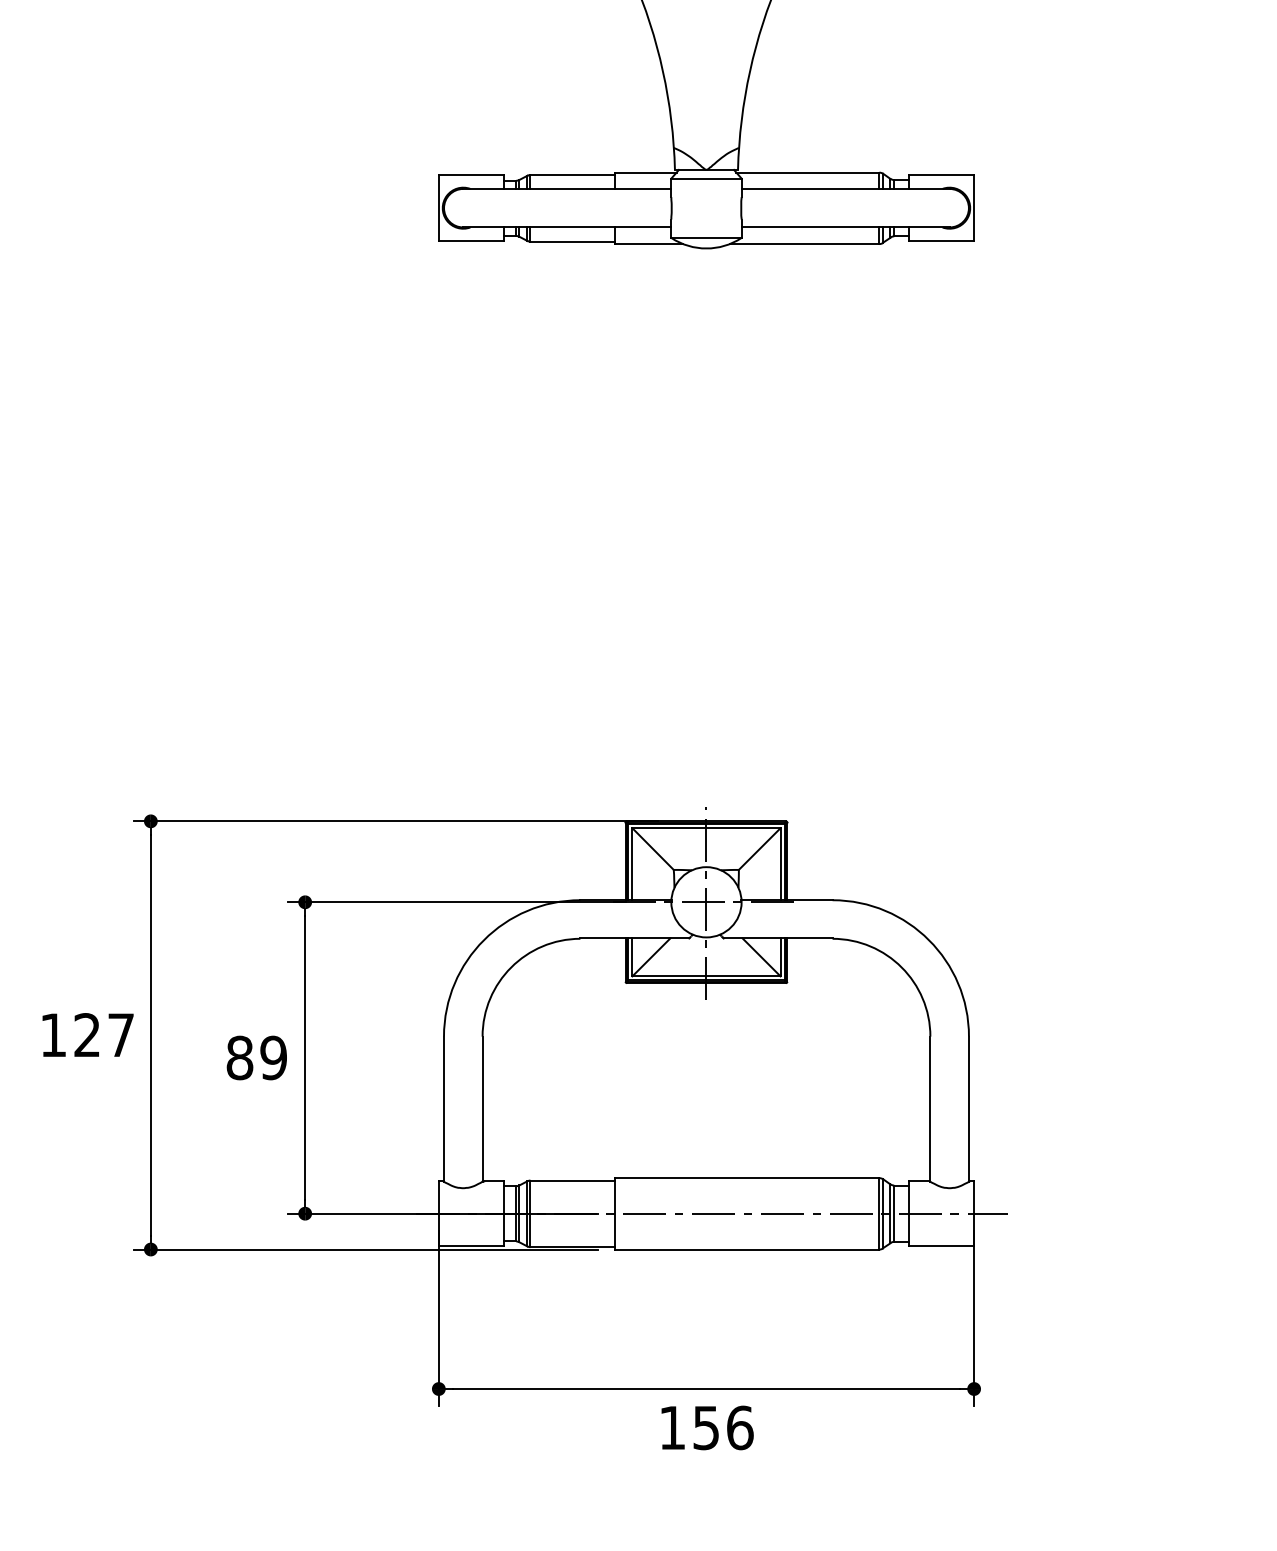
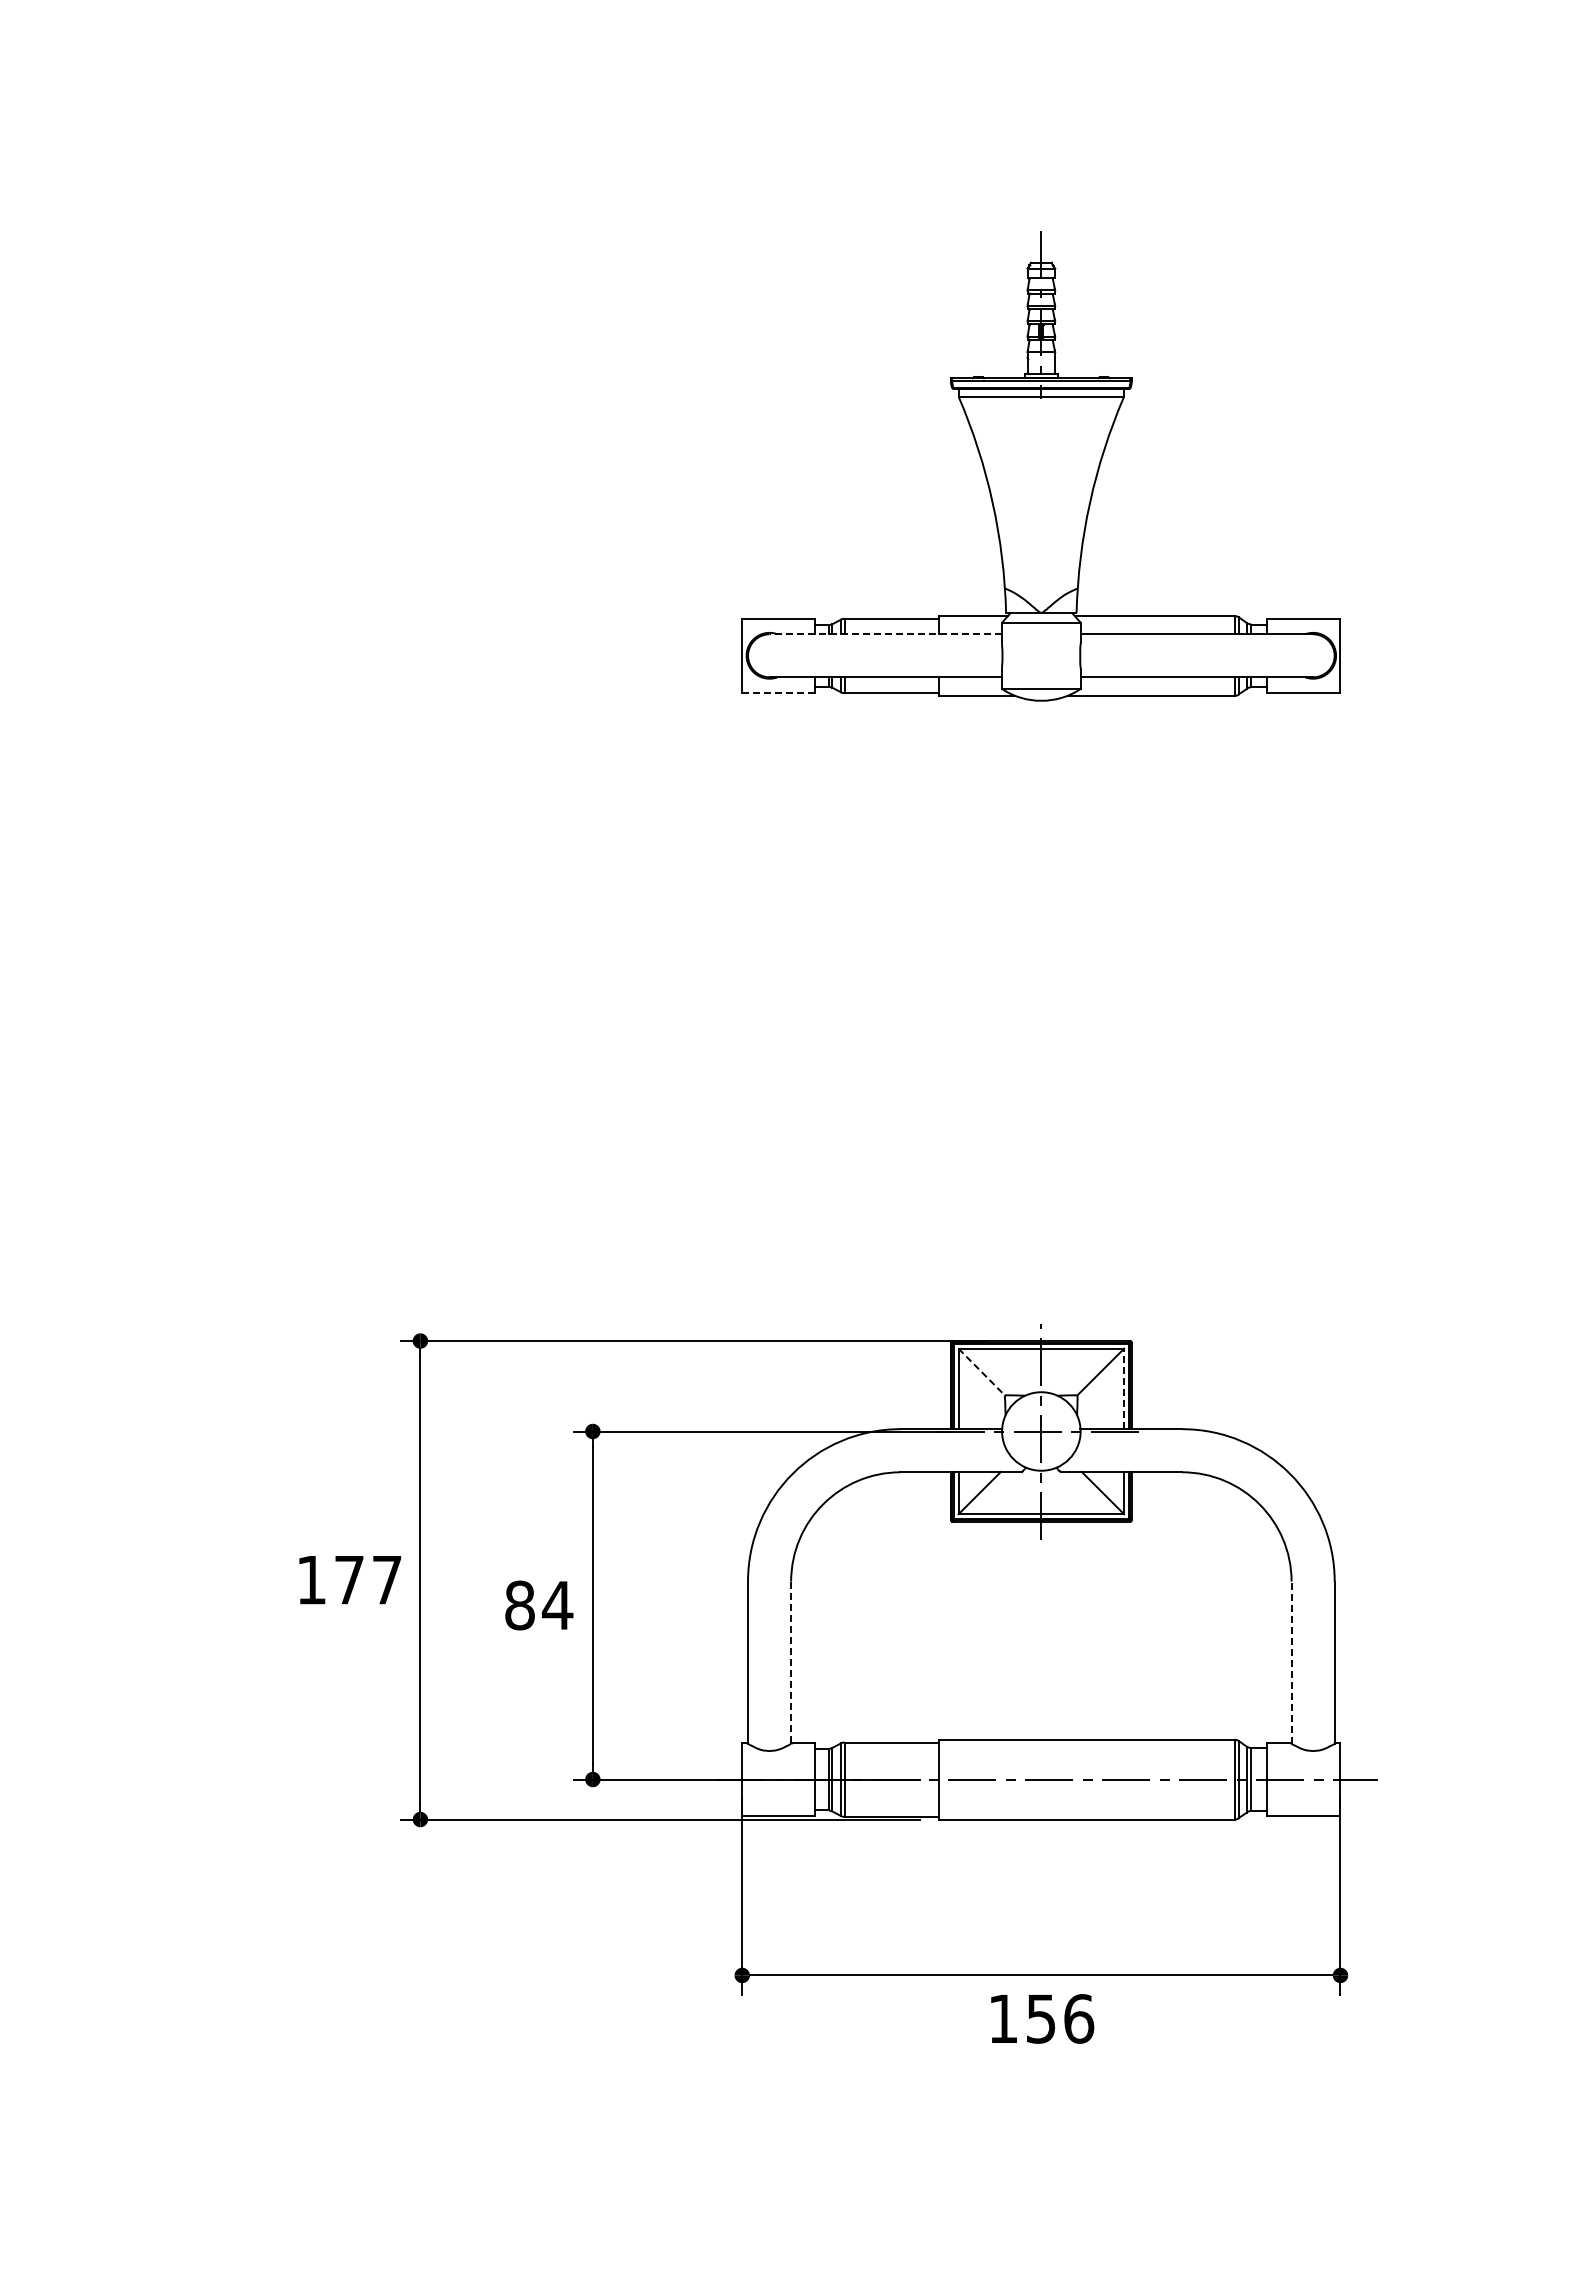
line: (567, 189) -> (885, 634), solid -> dashed
line: (471, 241) -> (778, 692), solid -> dashed
line: (652, 849) -> (981, 1372), solid -> dashed
line: (780, 863) -> (1124, 1388), solid -> dashed
text: (87, 1034) -> (349, 1579), 127 -> 177
text: (273, 1057) -> (557, 1605), 89 -> 84
line: (482, 1109) -> (791, 1663), solid -> dashed
line: (930, 1109) -> (1291, 1662), solid -> dashed

